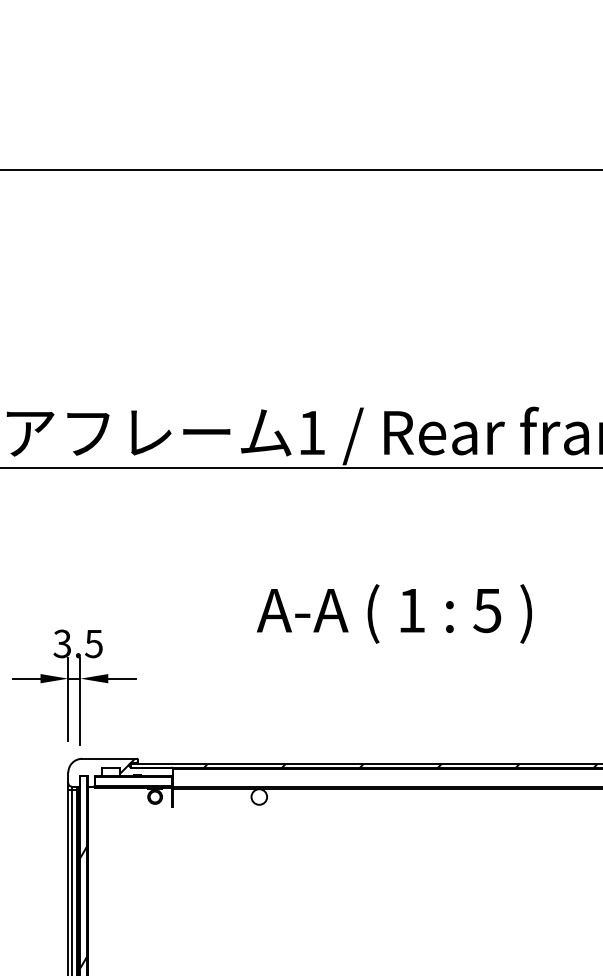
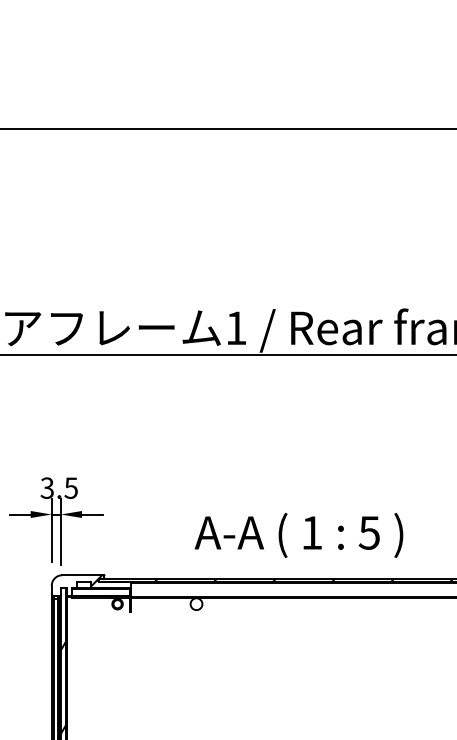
text: (393, 614) -> (298, 535), moved

